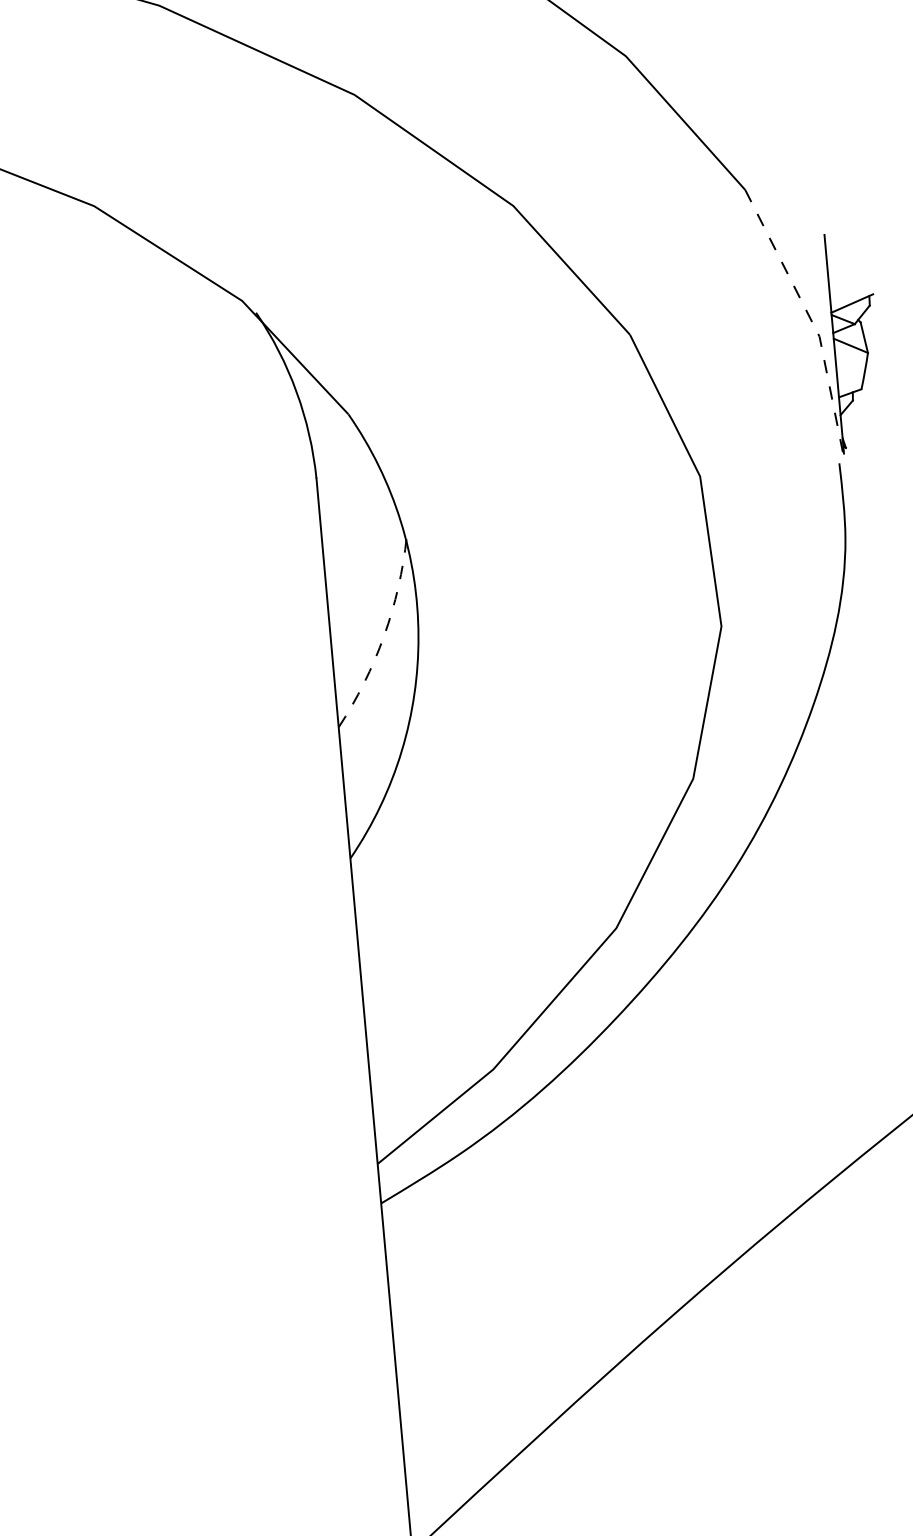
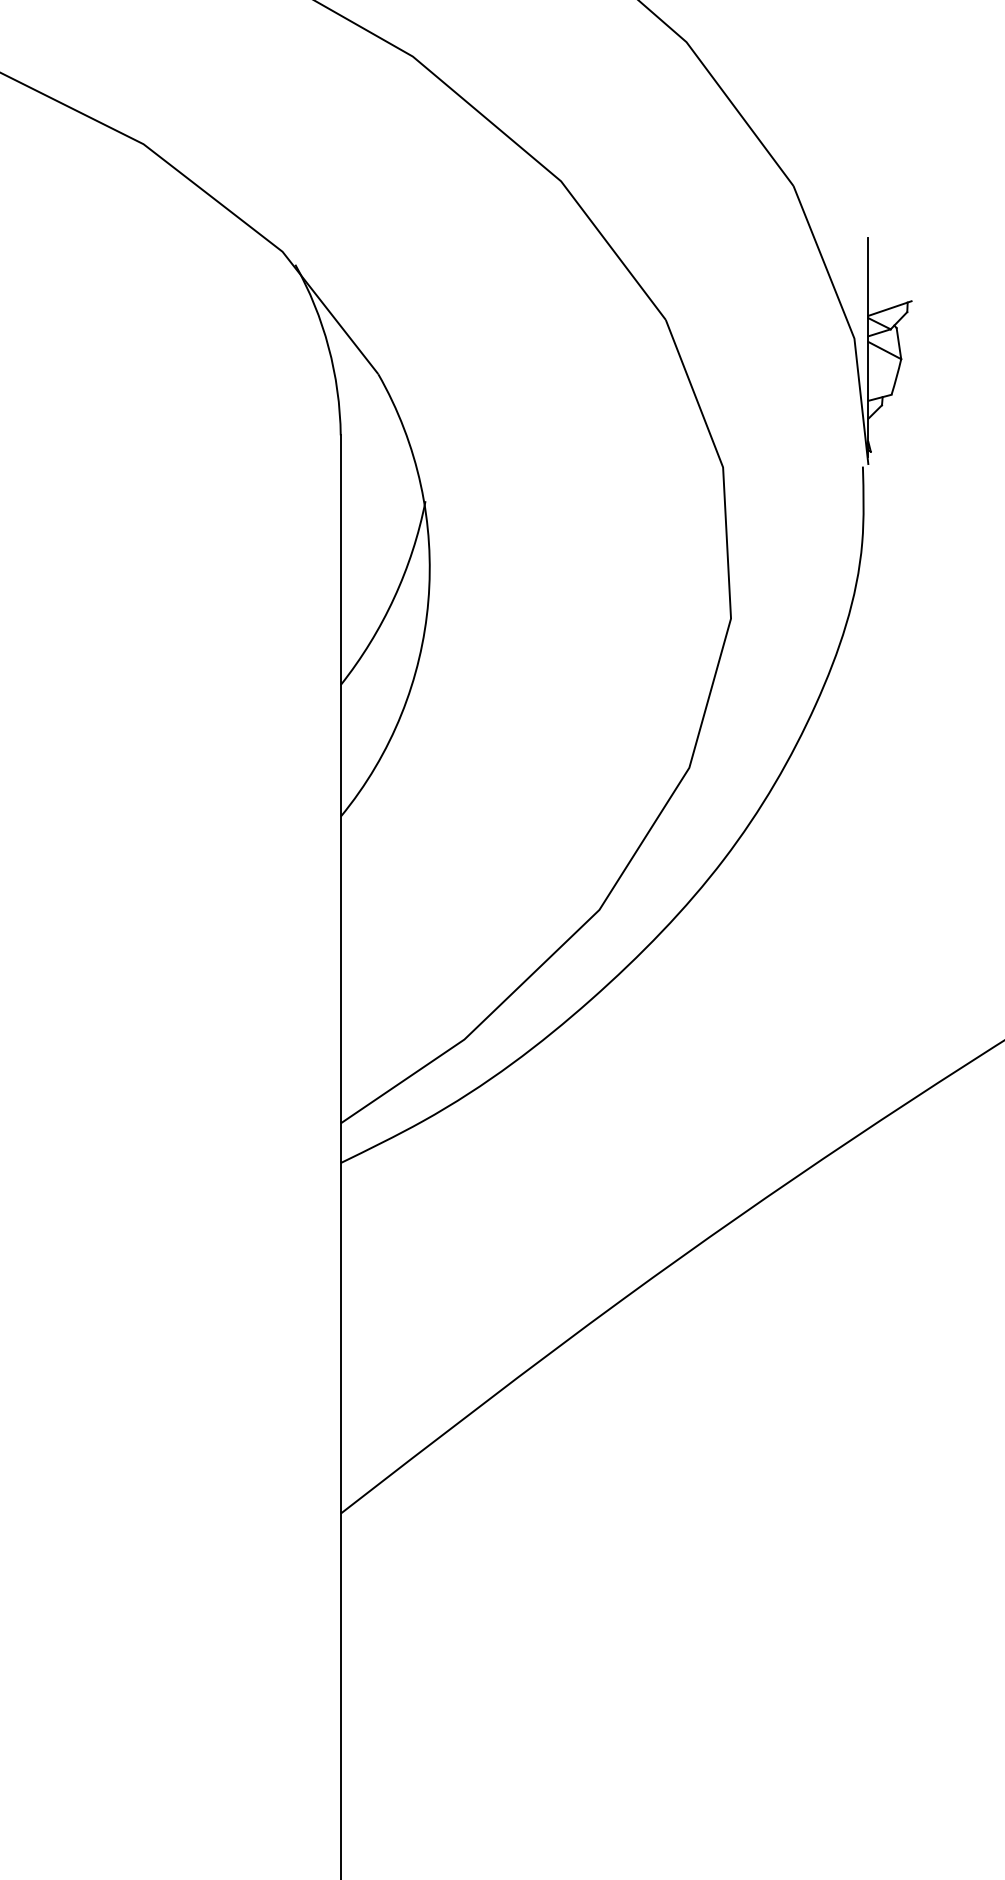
line: (811, 320) -> (847, 321), dashed -> solid
arc: (384, 636) -> (394, 598), dashed -> solid

